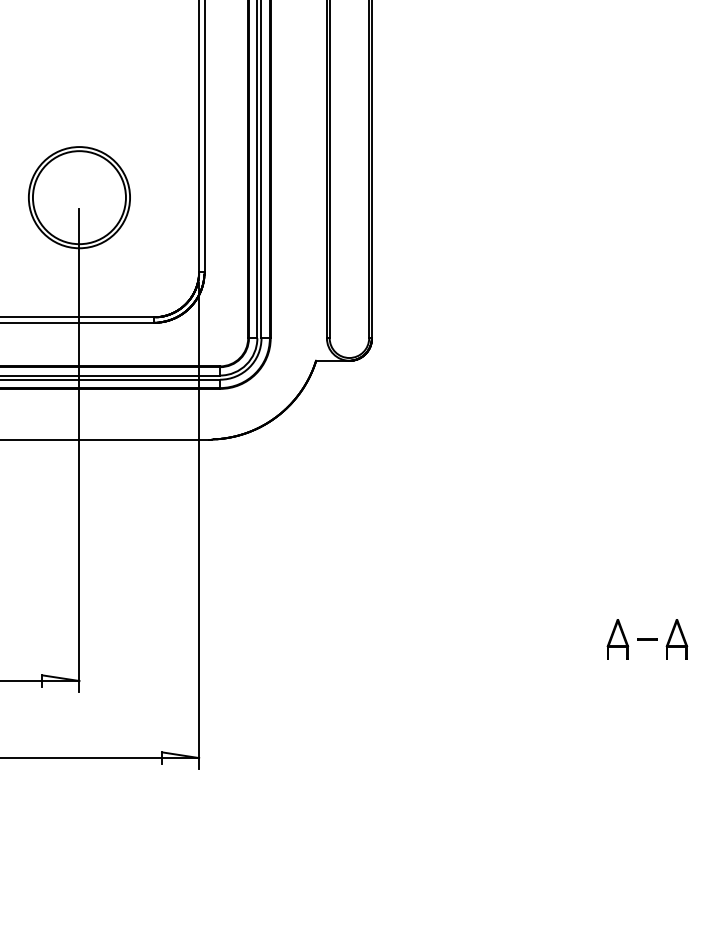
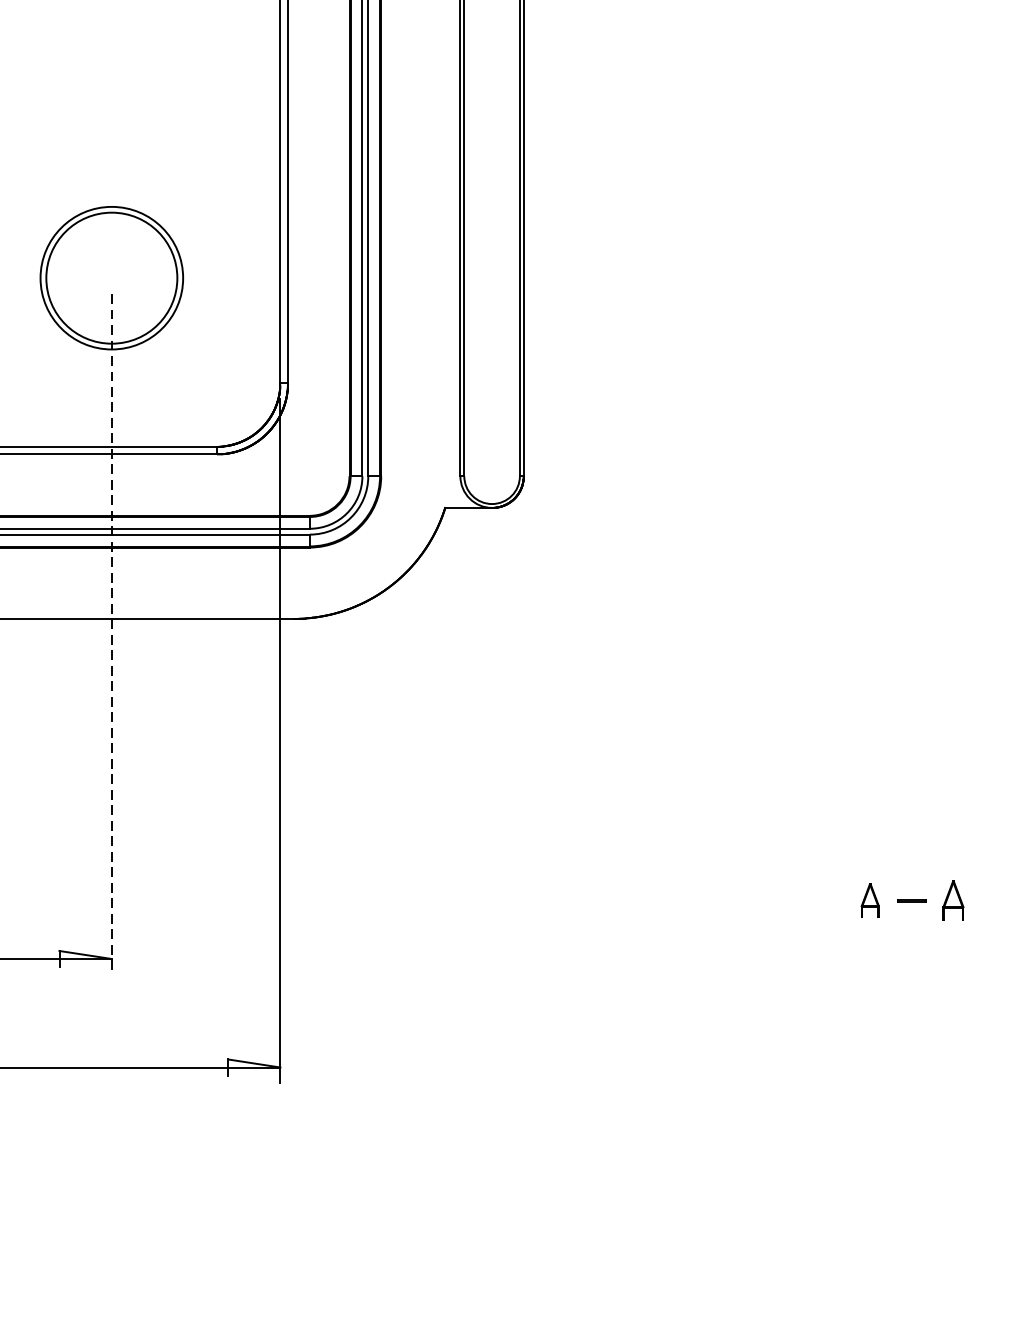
line: (79, 450) -> (111, 634), solid -> dashed
part: (617, 639) -> (869, 900), size x0.6
part: (676, 639) -> (952, 900), size x0.7

